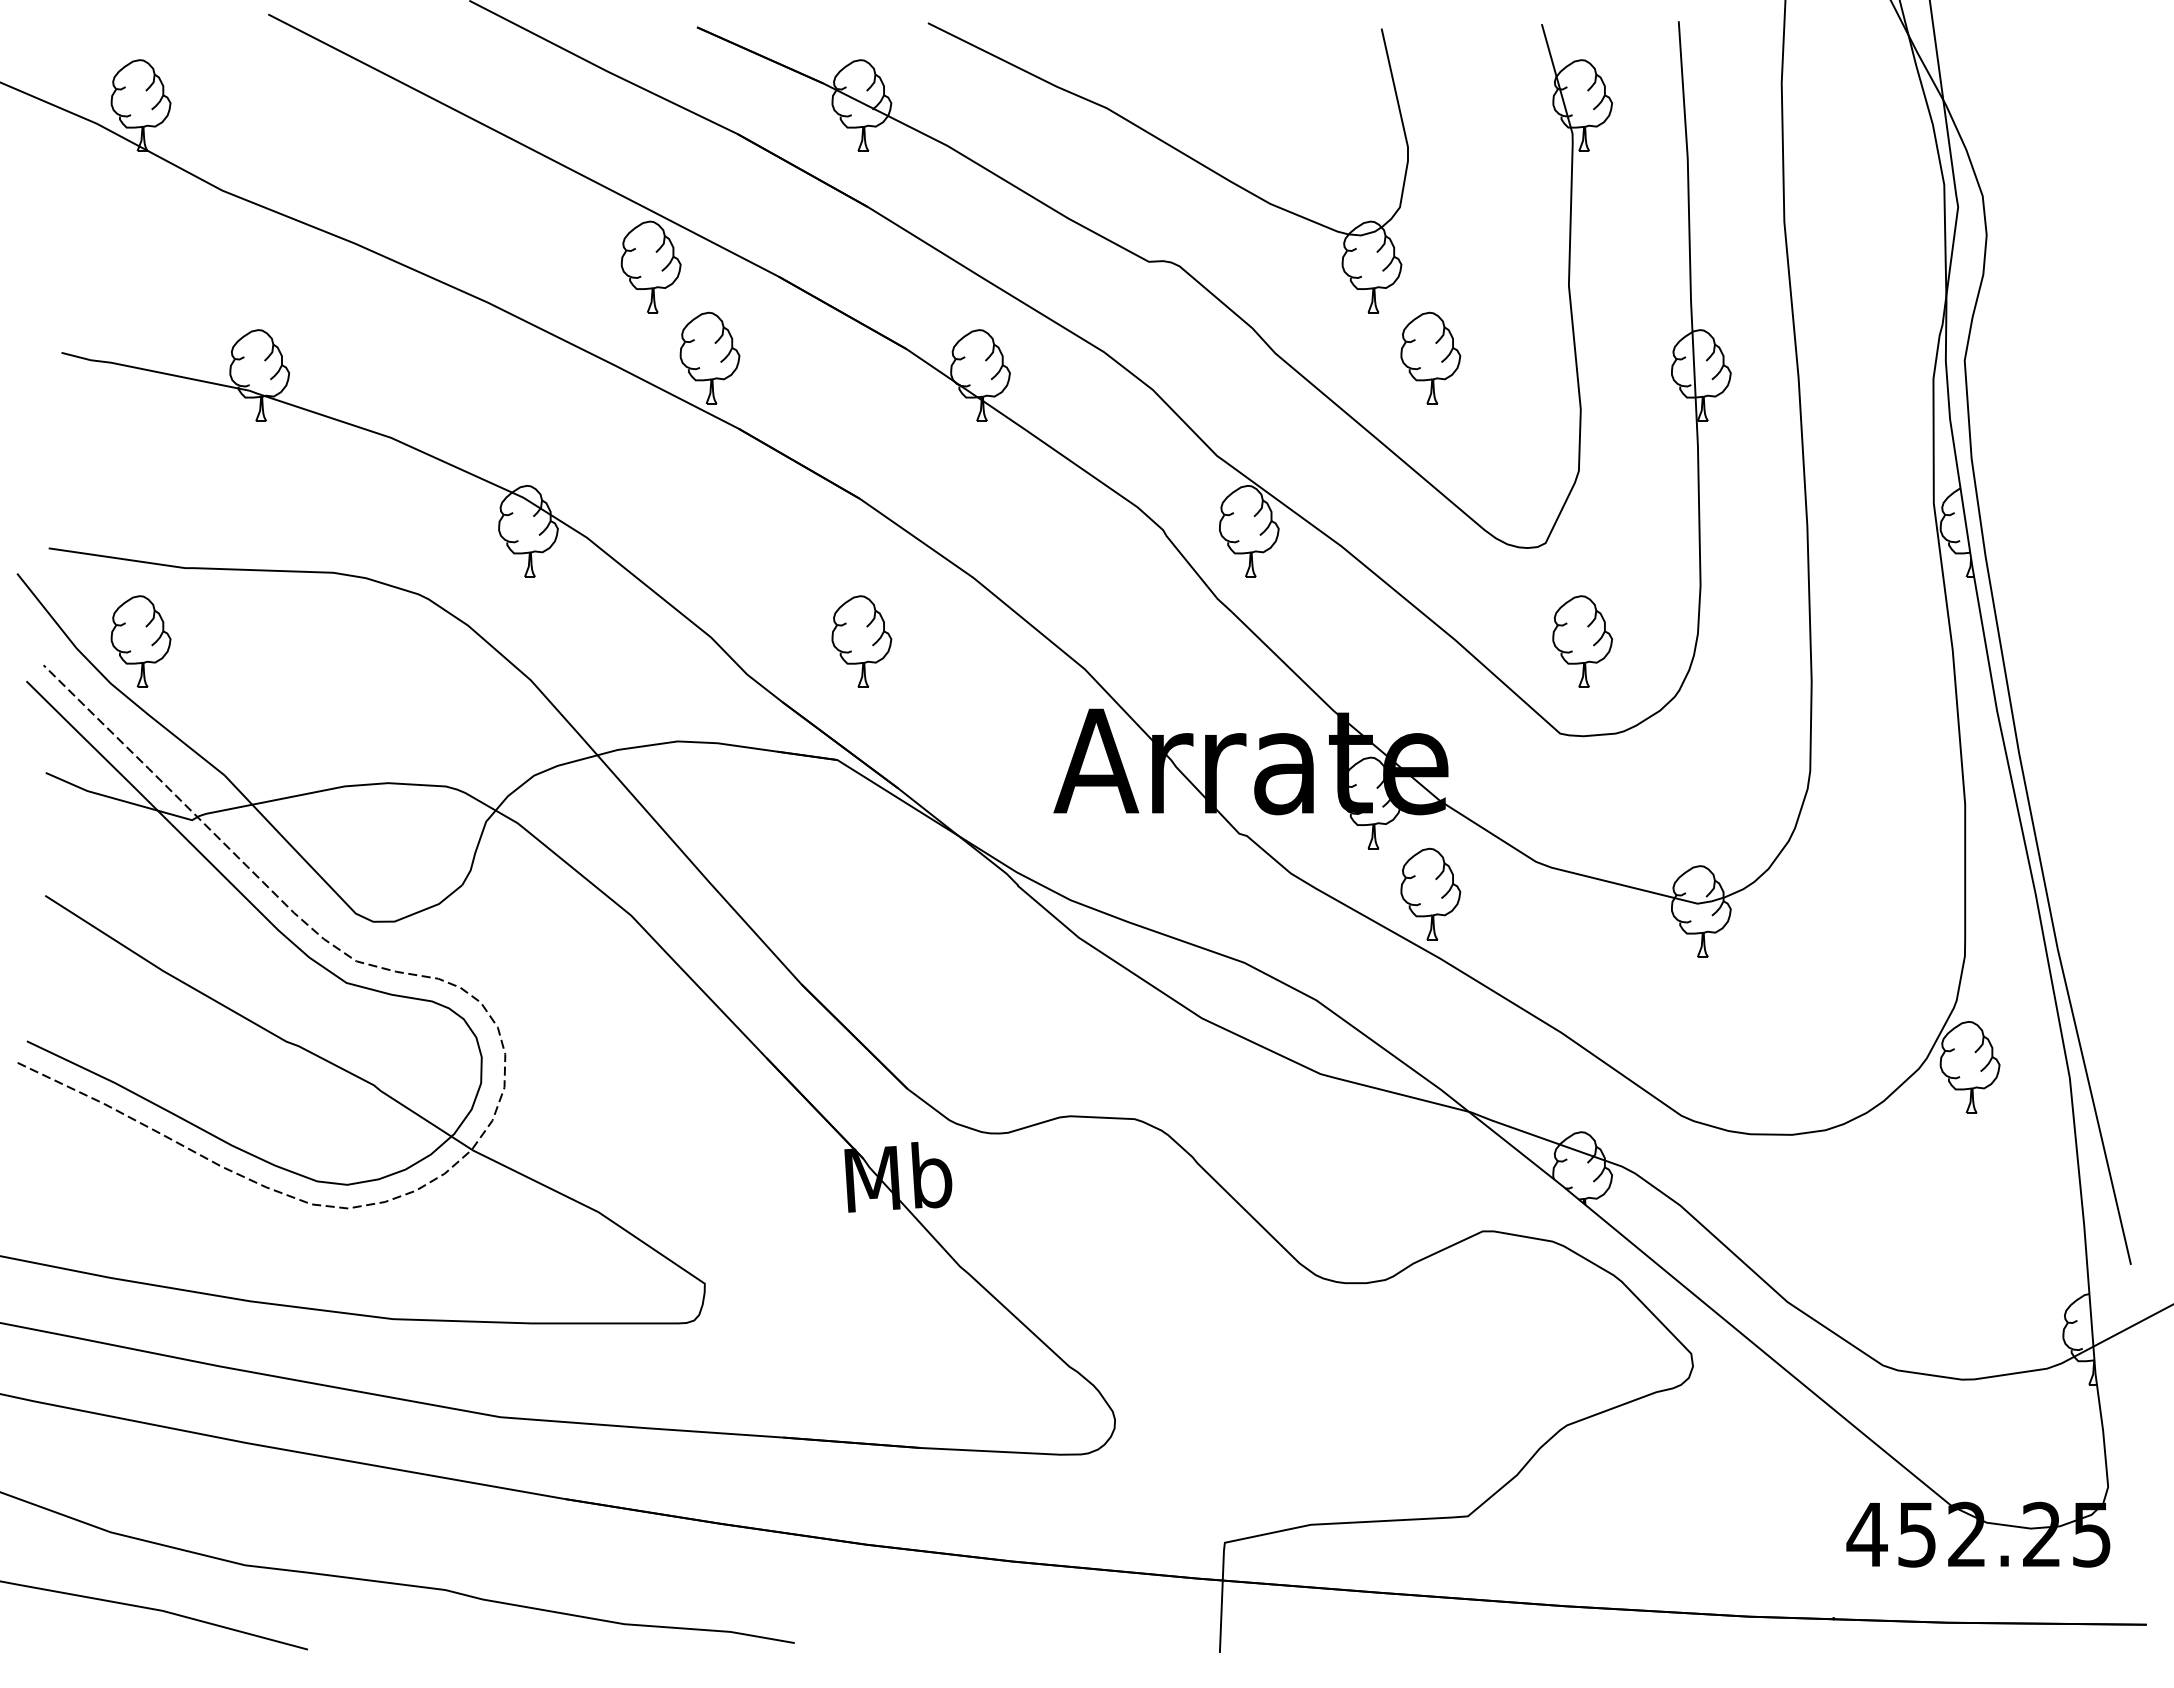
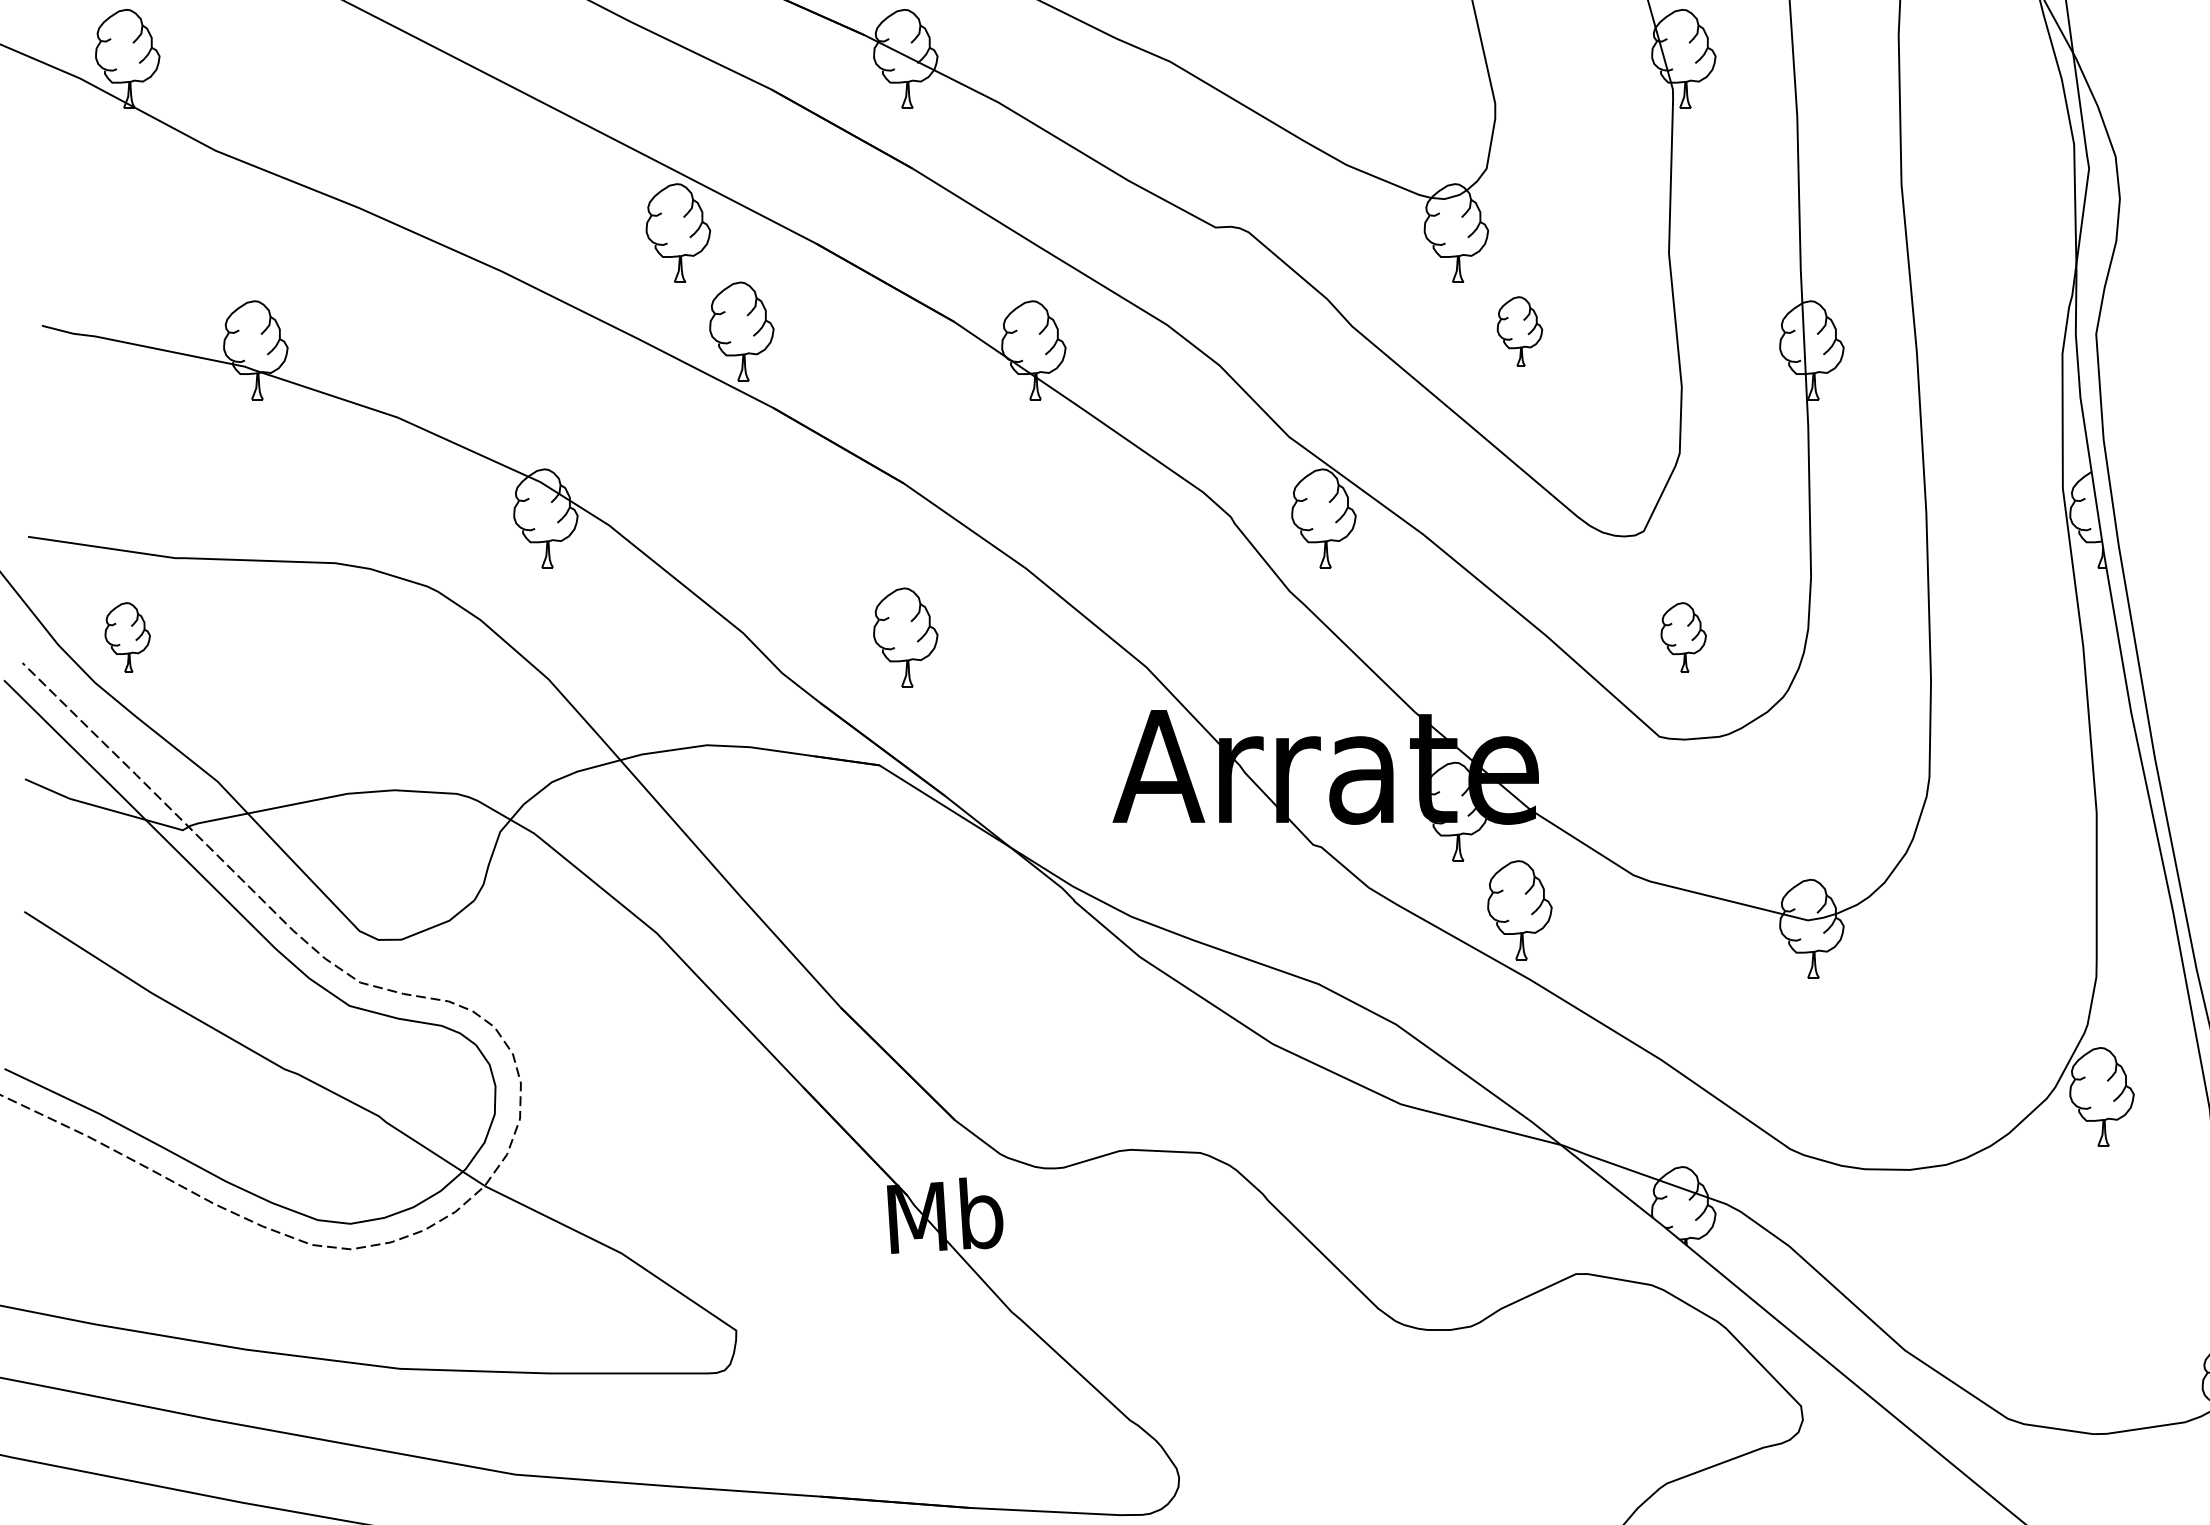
part: (1430, 357) -> (1519, 330), size x0.7
part: (140, 641) -> (127, 637), size x0.7
part: (1582, 641) -> (1683, 637), size x0.7

